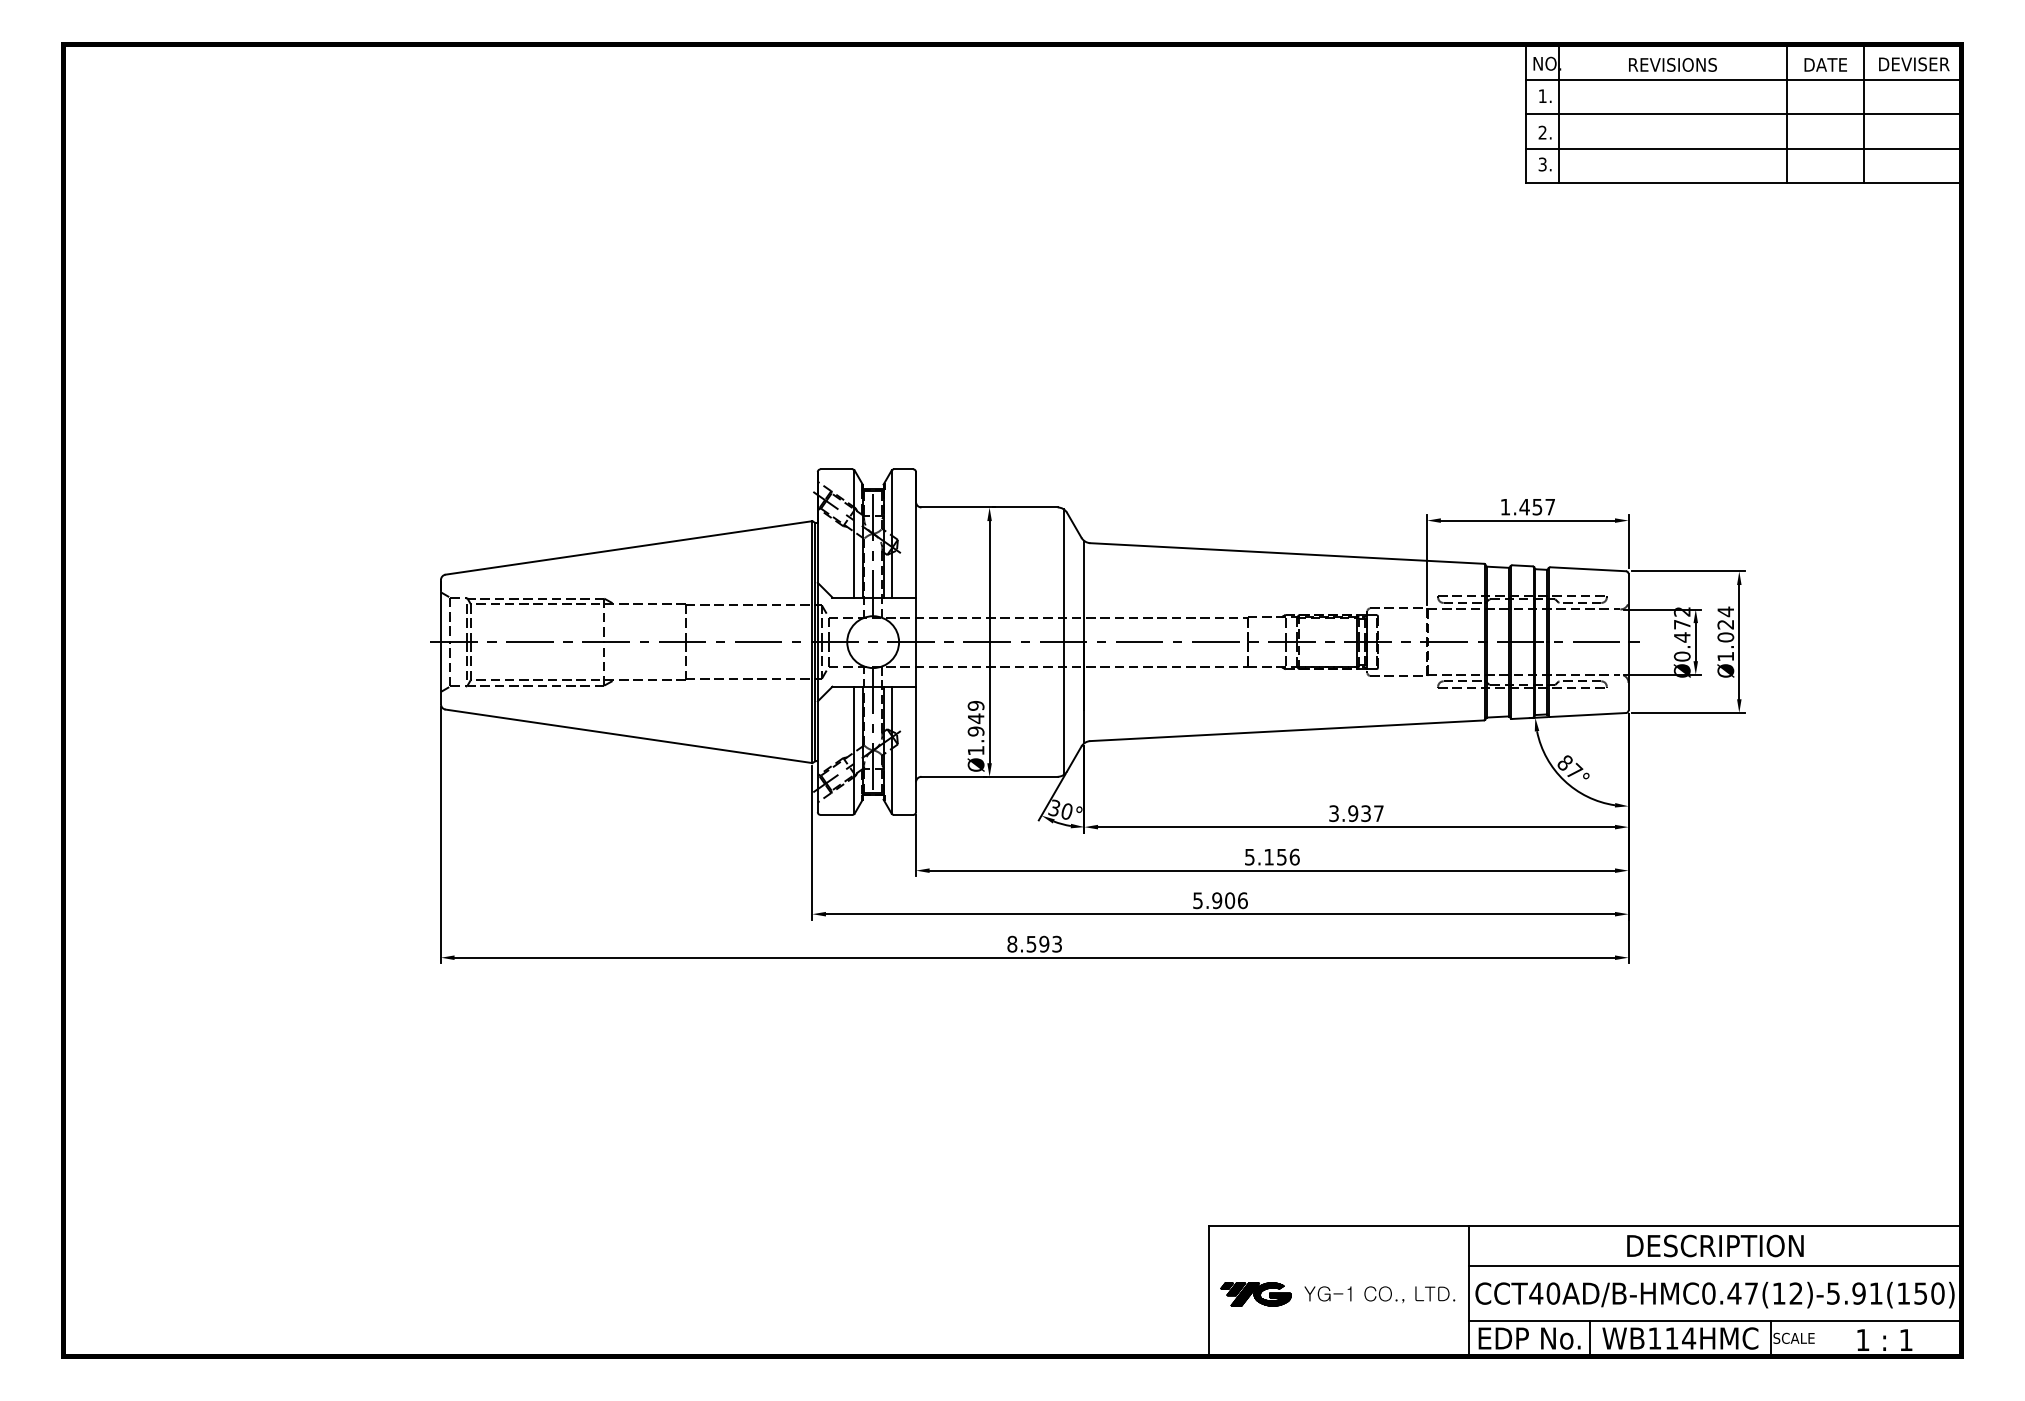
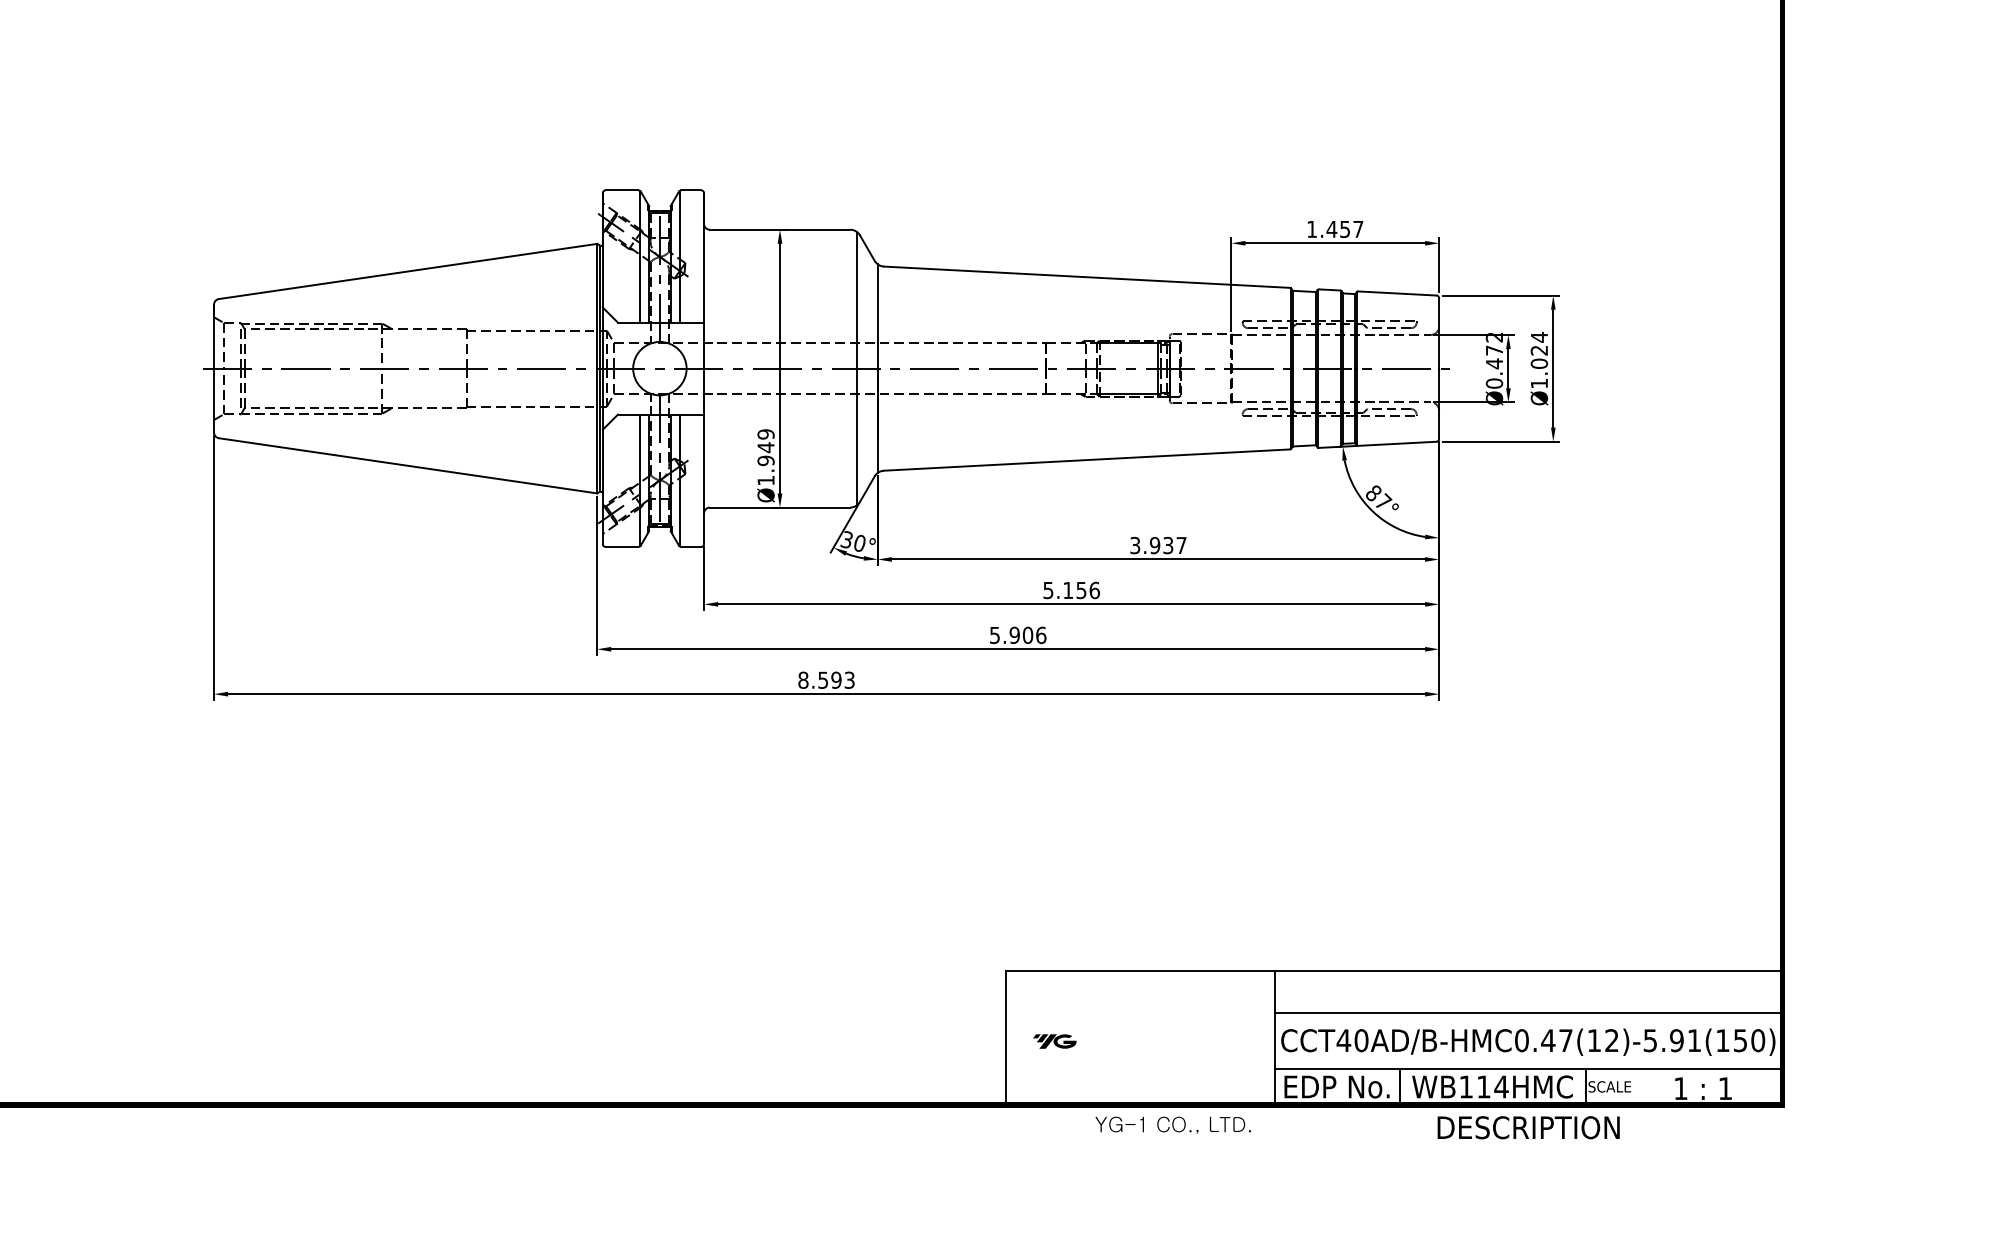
text: (1715, 1245) -> (1528, 1127), moved
part: (1255, 1294) -> (1054, 1041), size x0.6
text: (1379, 1294) -> (1172, 1125), moved

